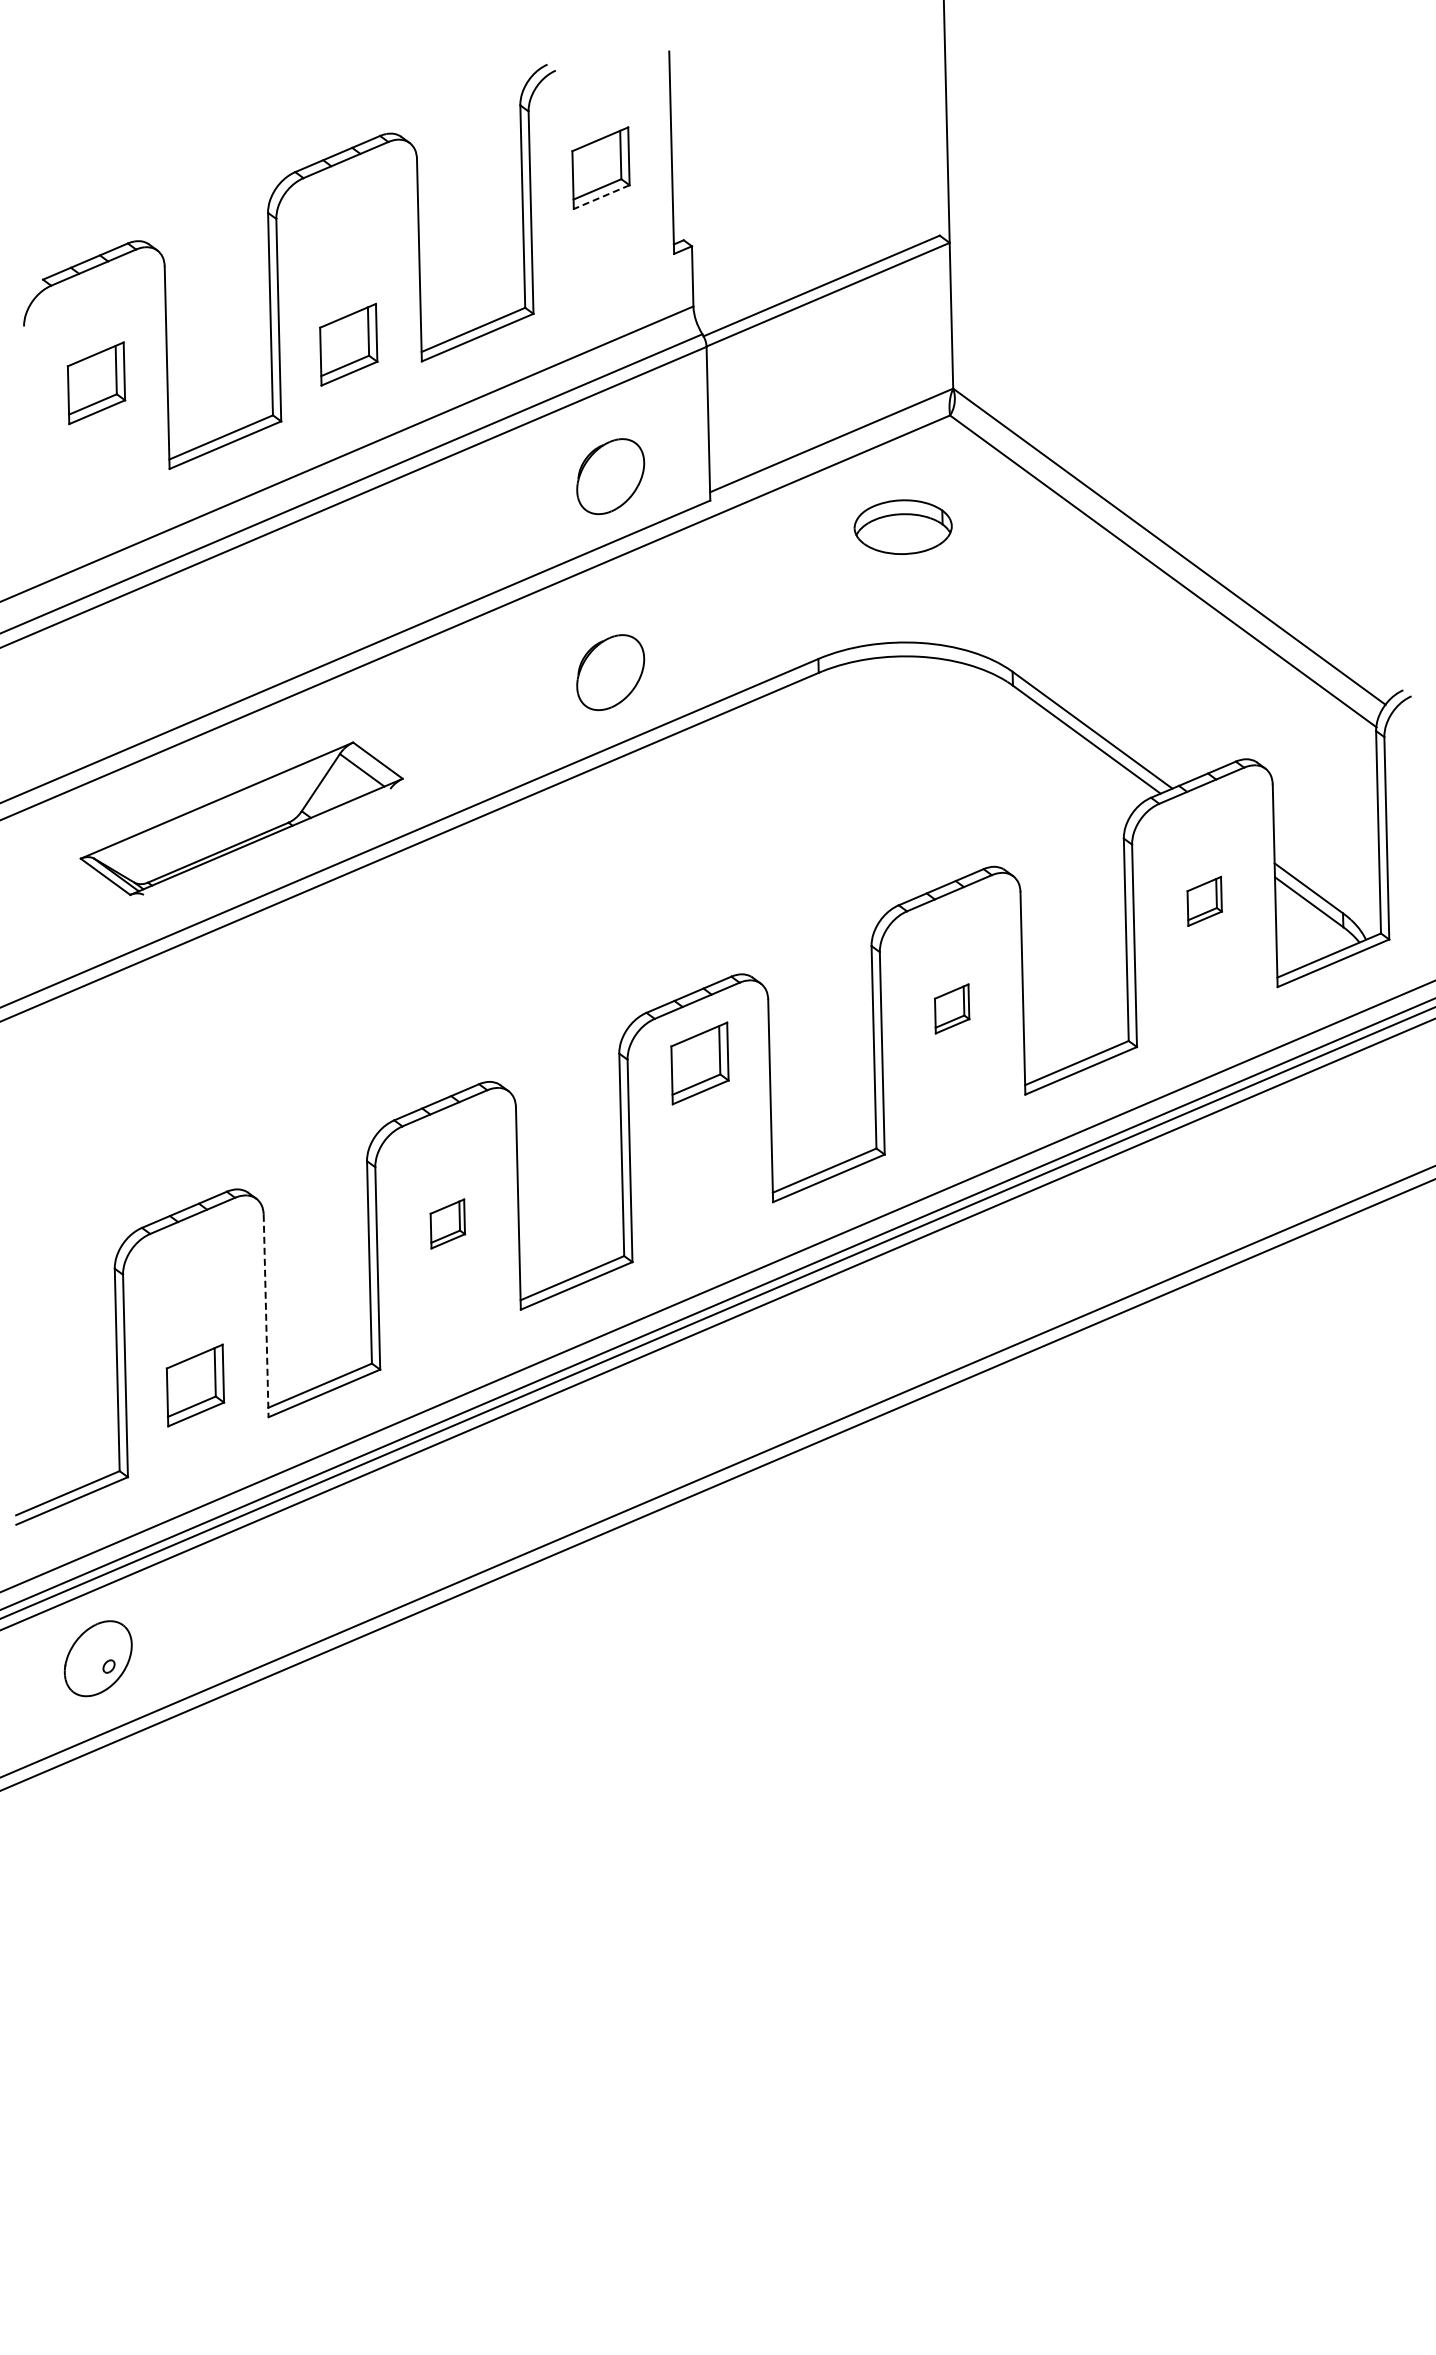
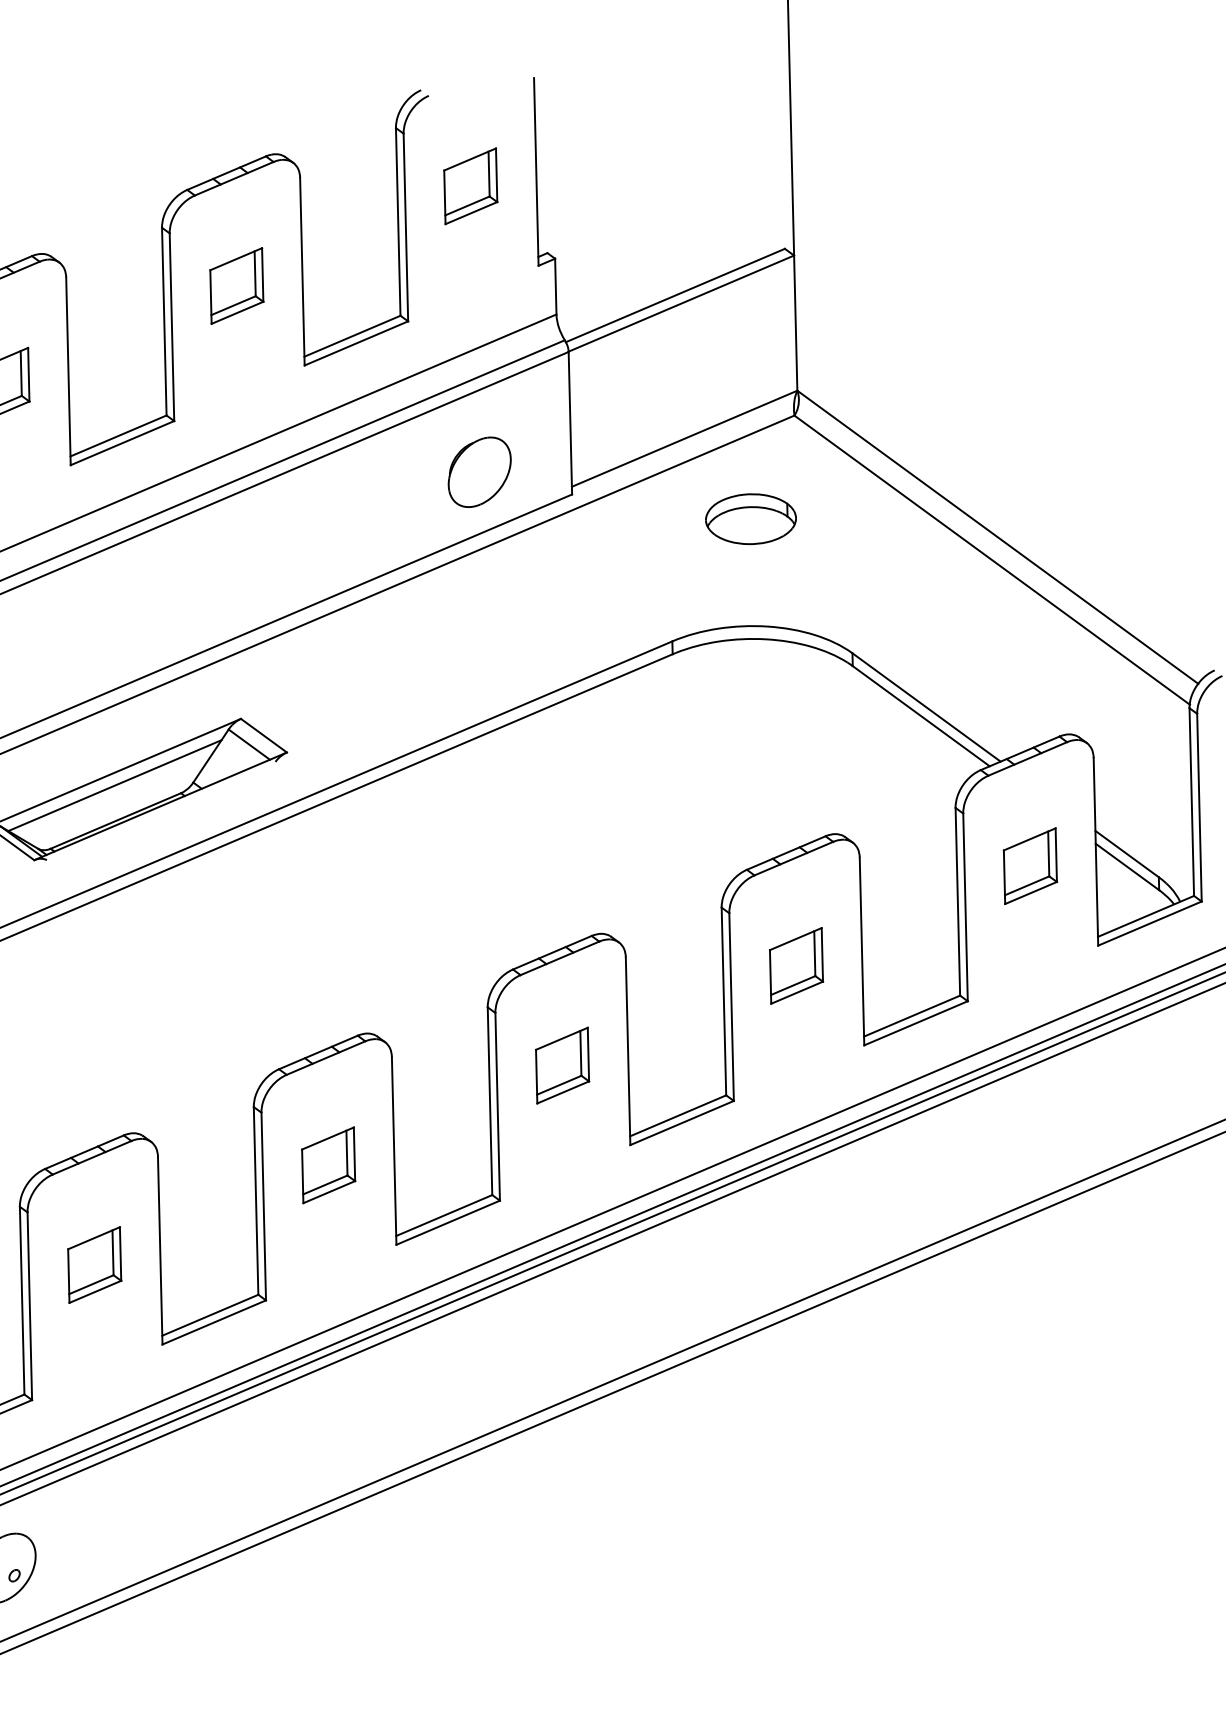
line: (601, 197) -> (471, 213), dashed -> solid
part: (348, 344) -> (236, 285), moved
part: (610, 672) -> (479, 653), removed
line: (217, 814) -> (115, 785), added
part: (1204, 901) -> (1030, 866), size x1.67
part: (951, 1008) -> (795, 965), size x1.67
part: (699, 1063) -> (562, 1065), moved
part: (447, 1223) -> (328, 1164), size x1.67
line: (266, 1316) -> (160, 1251), dashed -> solid
part: (195, 1385) -> (94, 1265), moved

